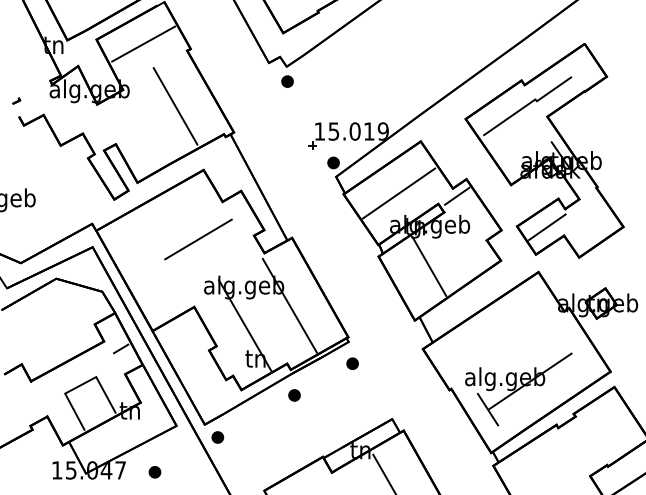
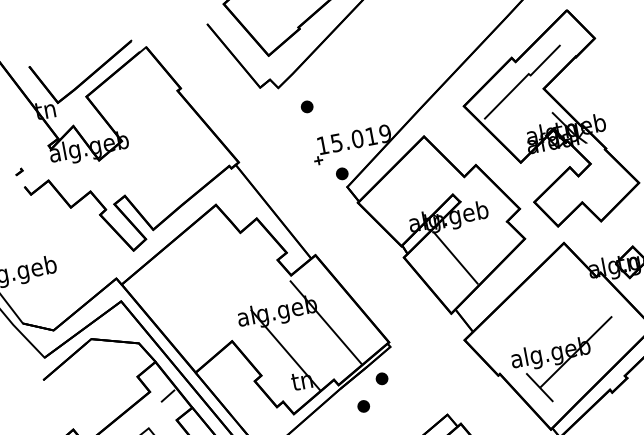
line: (143, 43) -> (133, 91), removed
part: (287, 81) -> (307, 106), moved
line: (175, 106) -> (176, 147), removed
line: (398, 193) -> (411, 191), removed
line: (457, 195) -> (470, 182), removed
line: (547, 227) -> (564, 197), removed
line: (198, 239) -> (223, 274), removed
part: (352, 363) -> (381, 378), moved
part: (294, 395) -> (363, 406), moved

